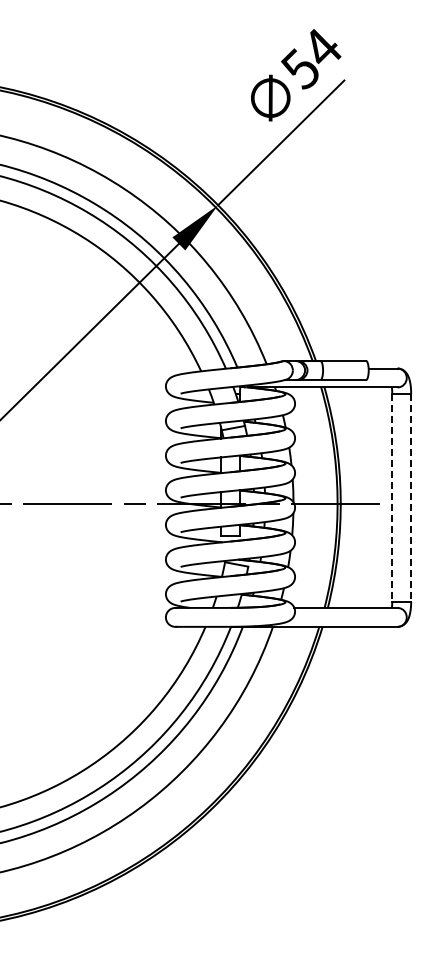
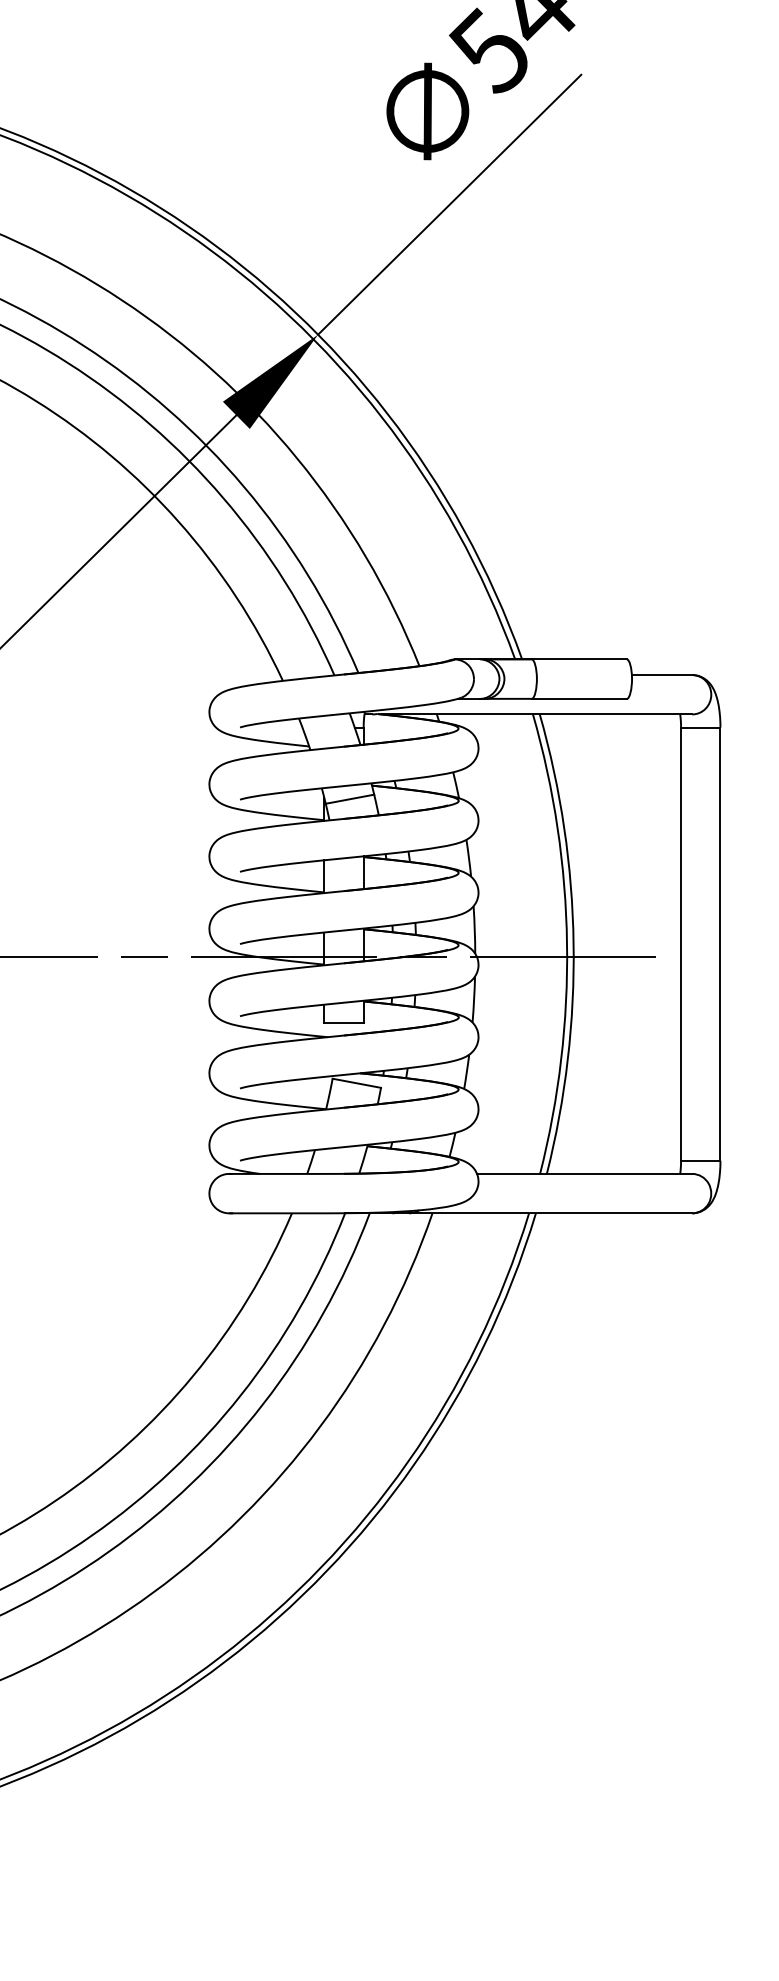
line: (392, 497) -> (681, 943), dashed -> solid
line: (411, 497) -> (721, 943), dashed -> solid

